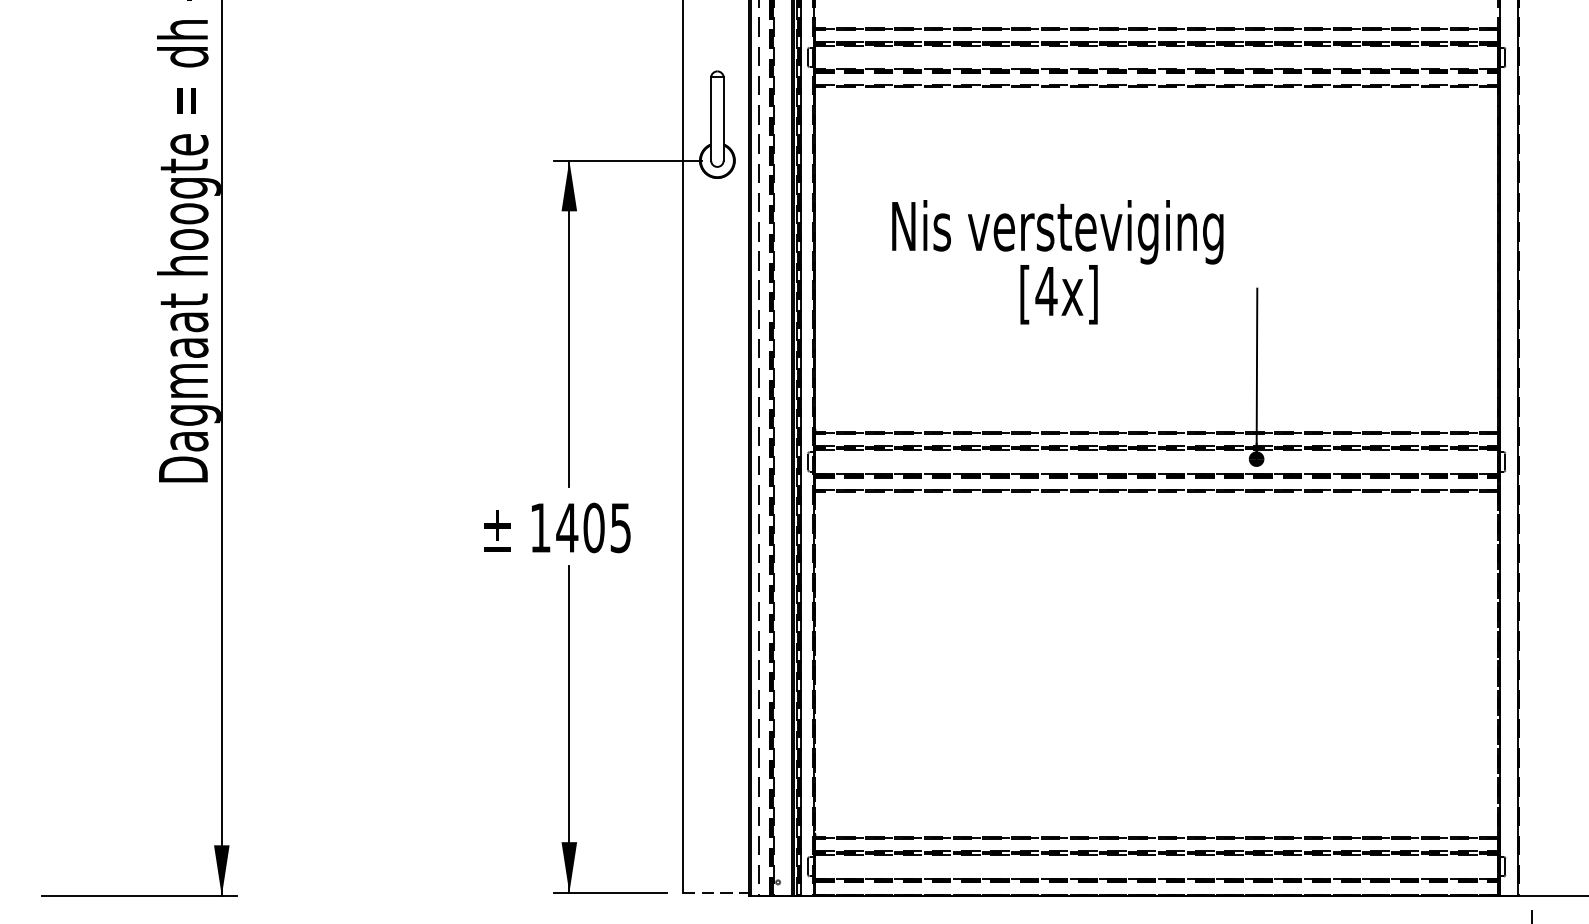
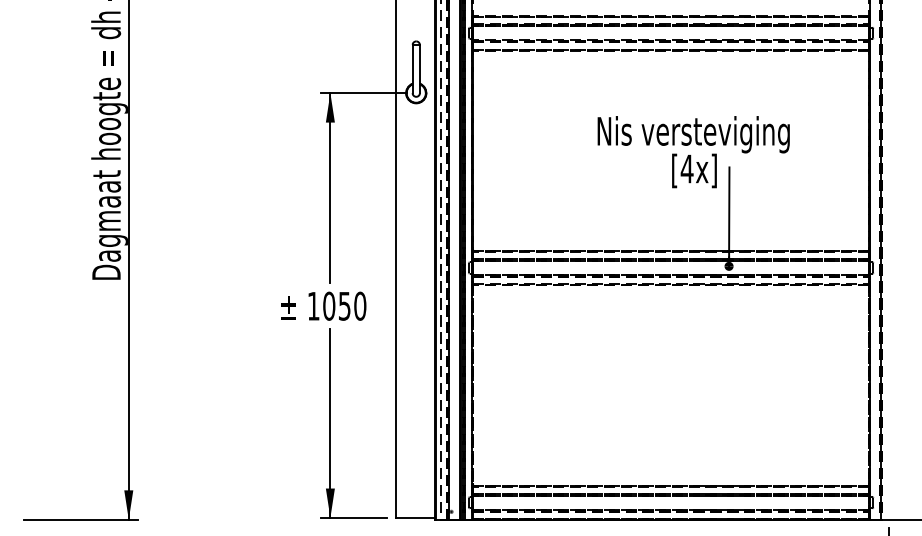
text: (1057, 262) -> (693, 152), moved
text: (593, 526) -> (344, 305), 1405 -> 1050
line: (716, 892) -> (415, 517), dashed -> solid

